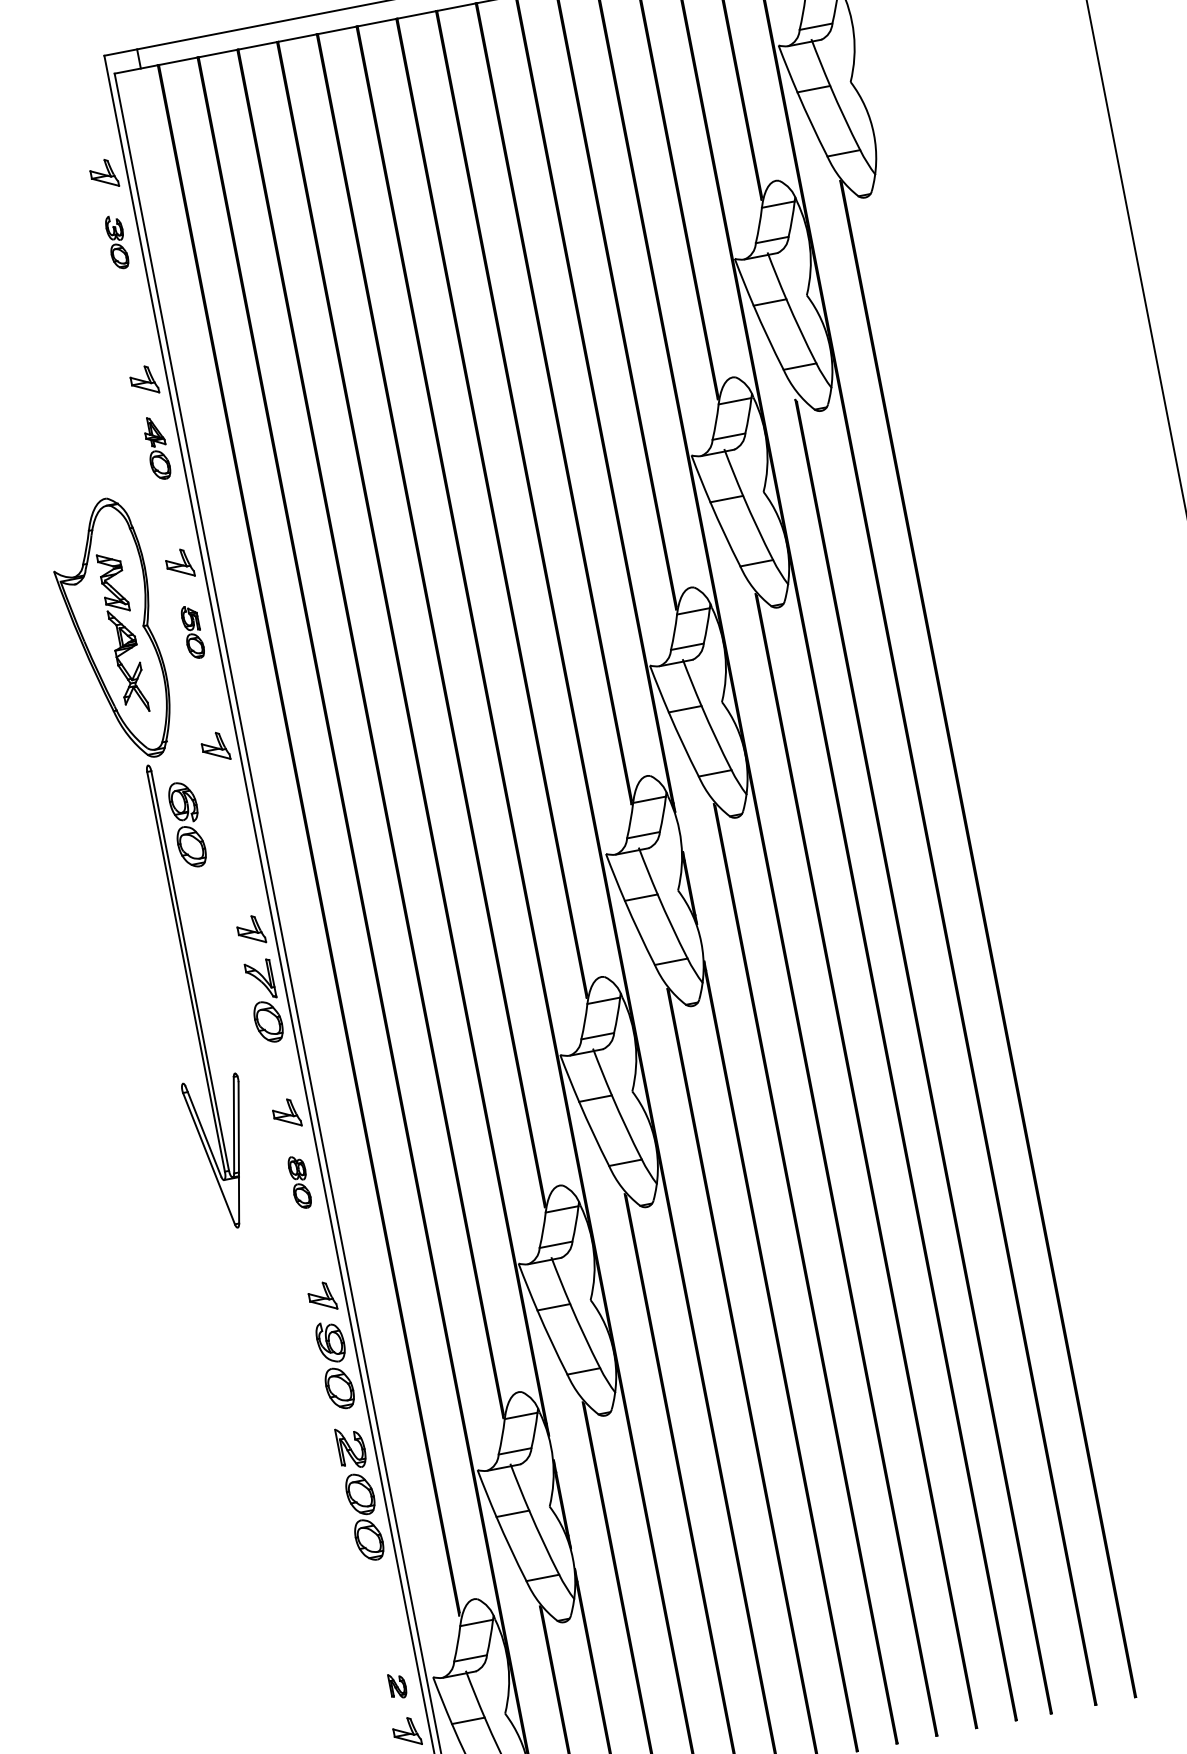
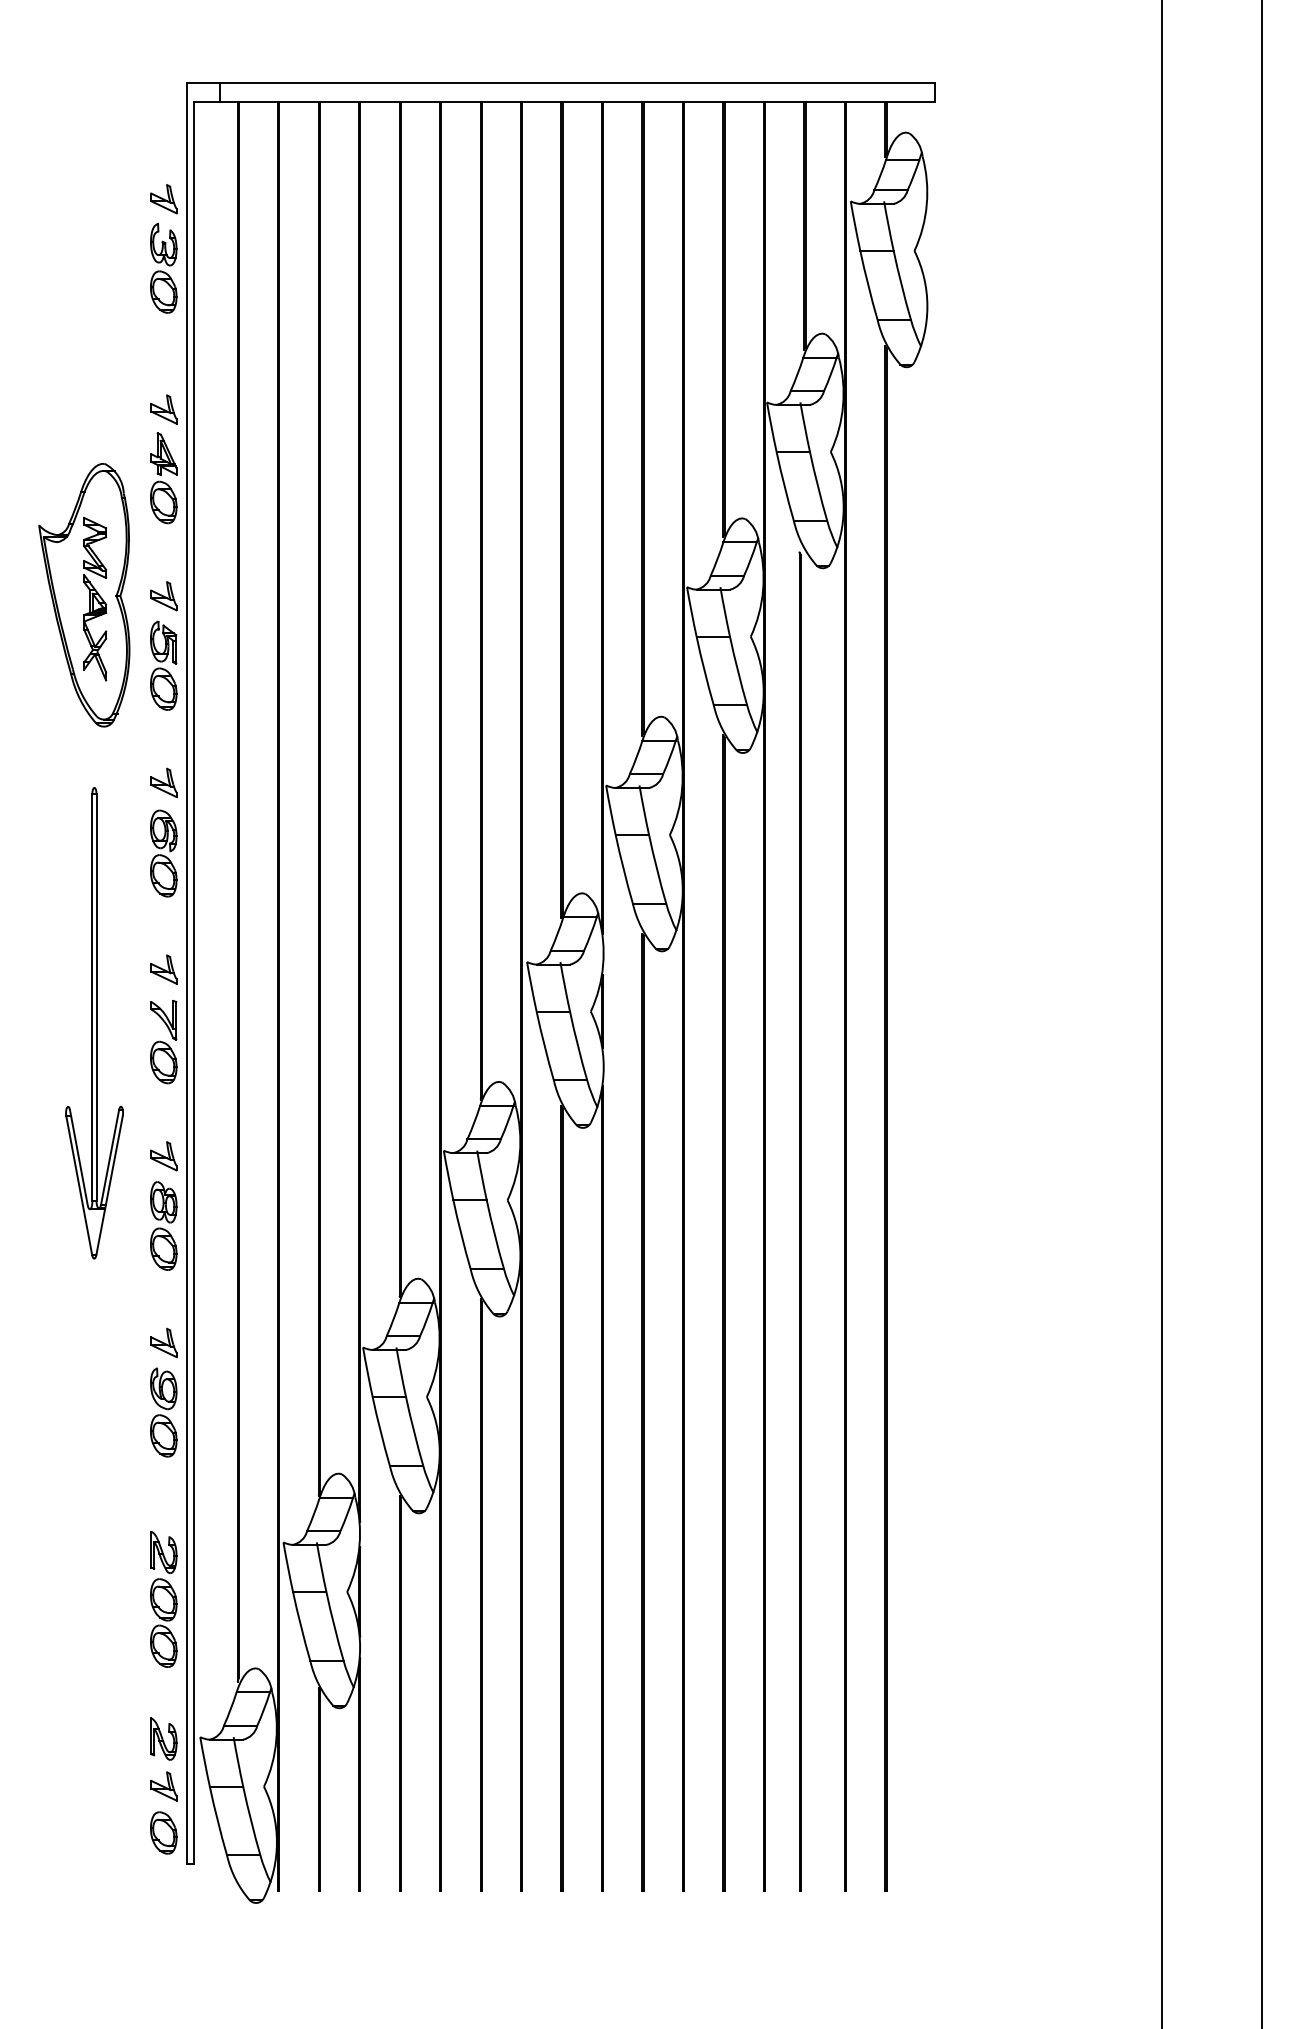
part: (116, 242) -> (163, 268), size x1.67
part: (156, 448) -> (163, 478), size x1.43
part: (111, 631) -> (84, 595), moved
part: (192, 632) -> (163, 665), size x1.67
part: (187, 824) -> (163, 853), moved
part: (299, 1181) -> (163, 1225), size x1.67
part: (360, 1494) -> (163, 1599), moved
part: (397, 1685) -> (163, 1738), size x1.67

